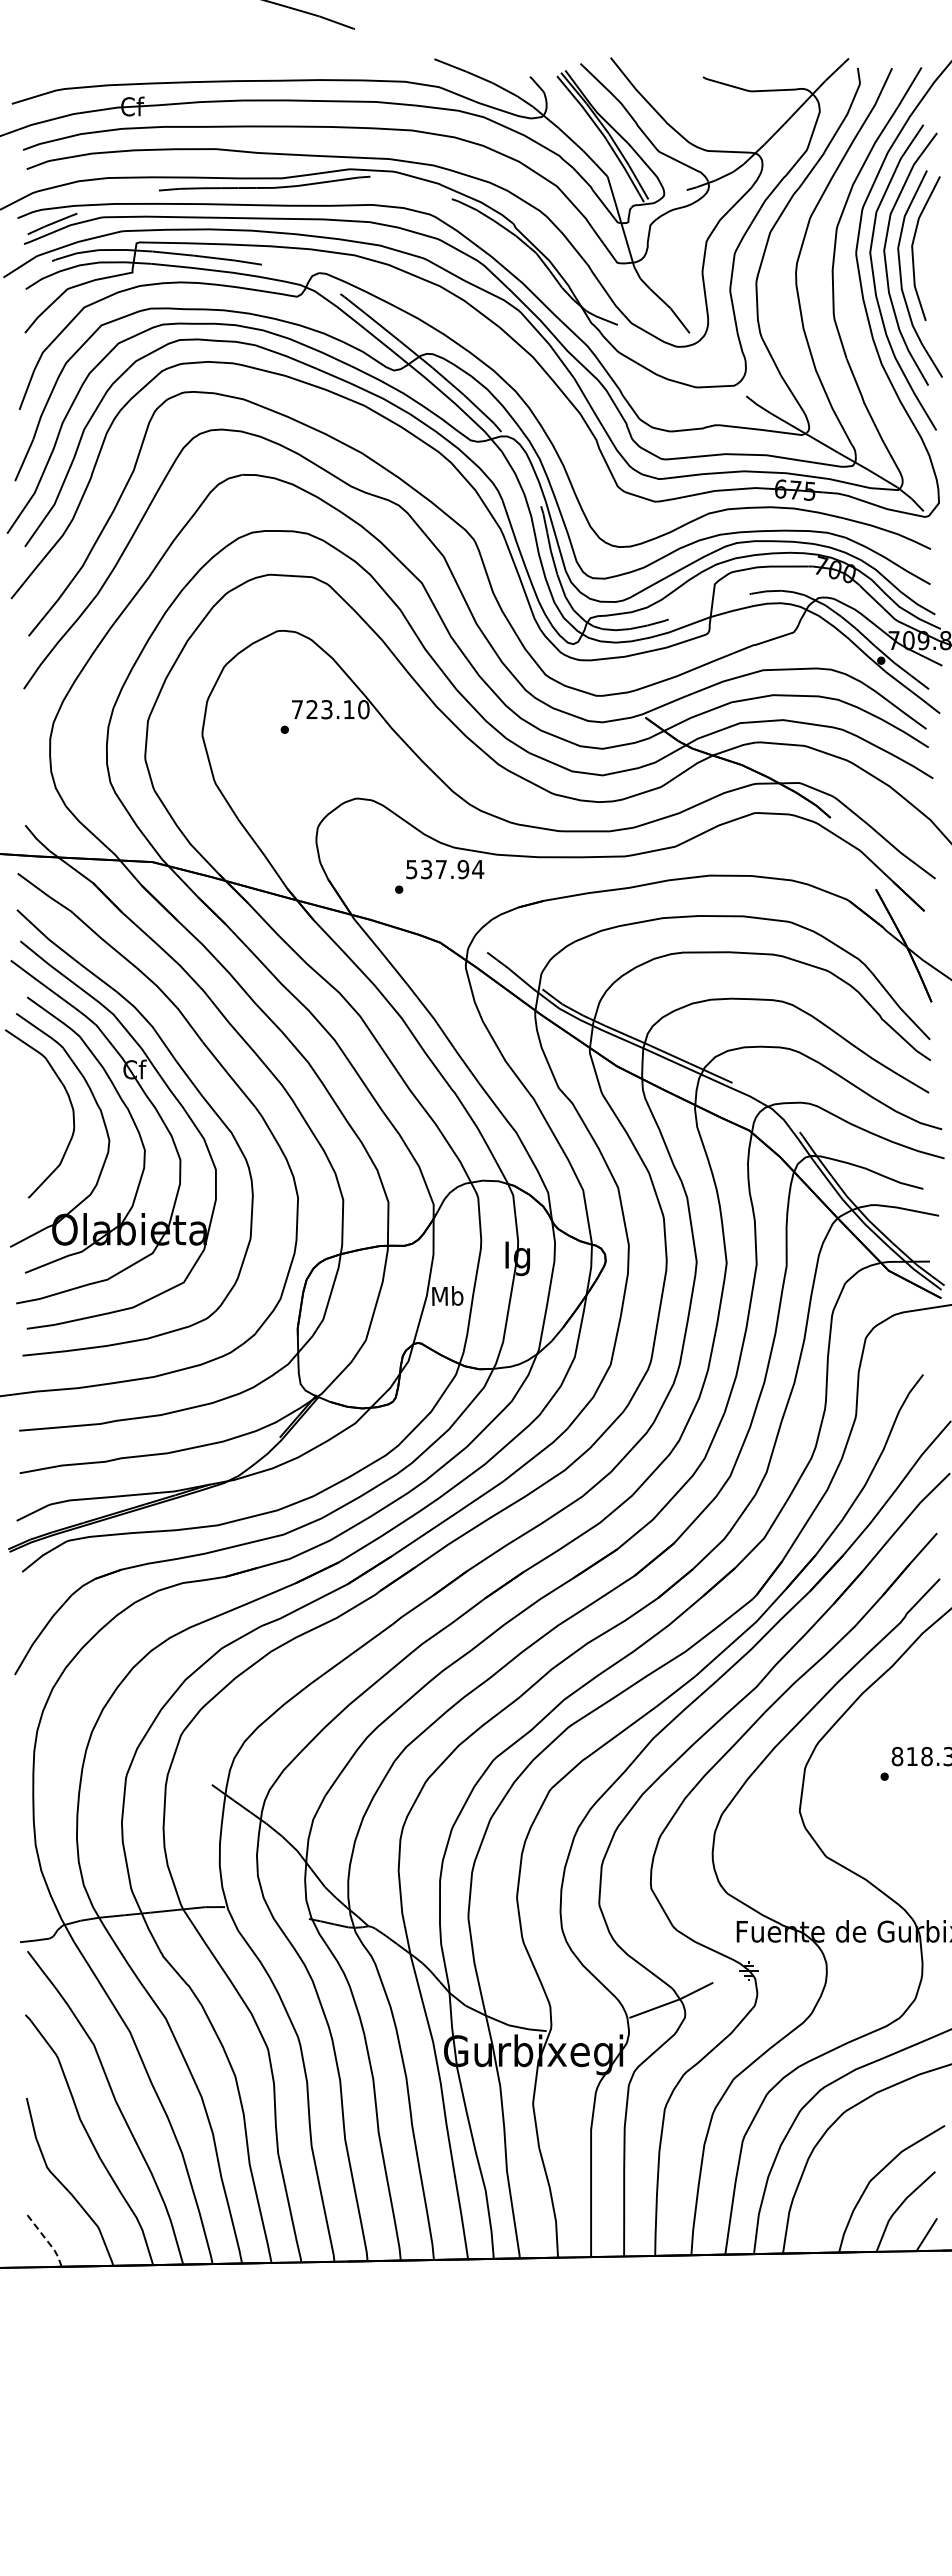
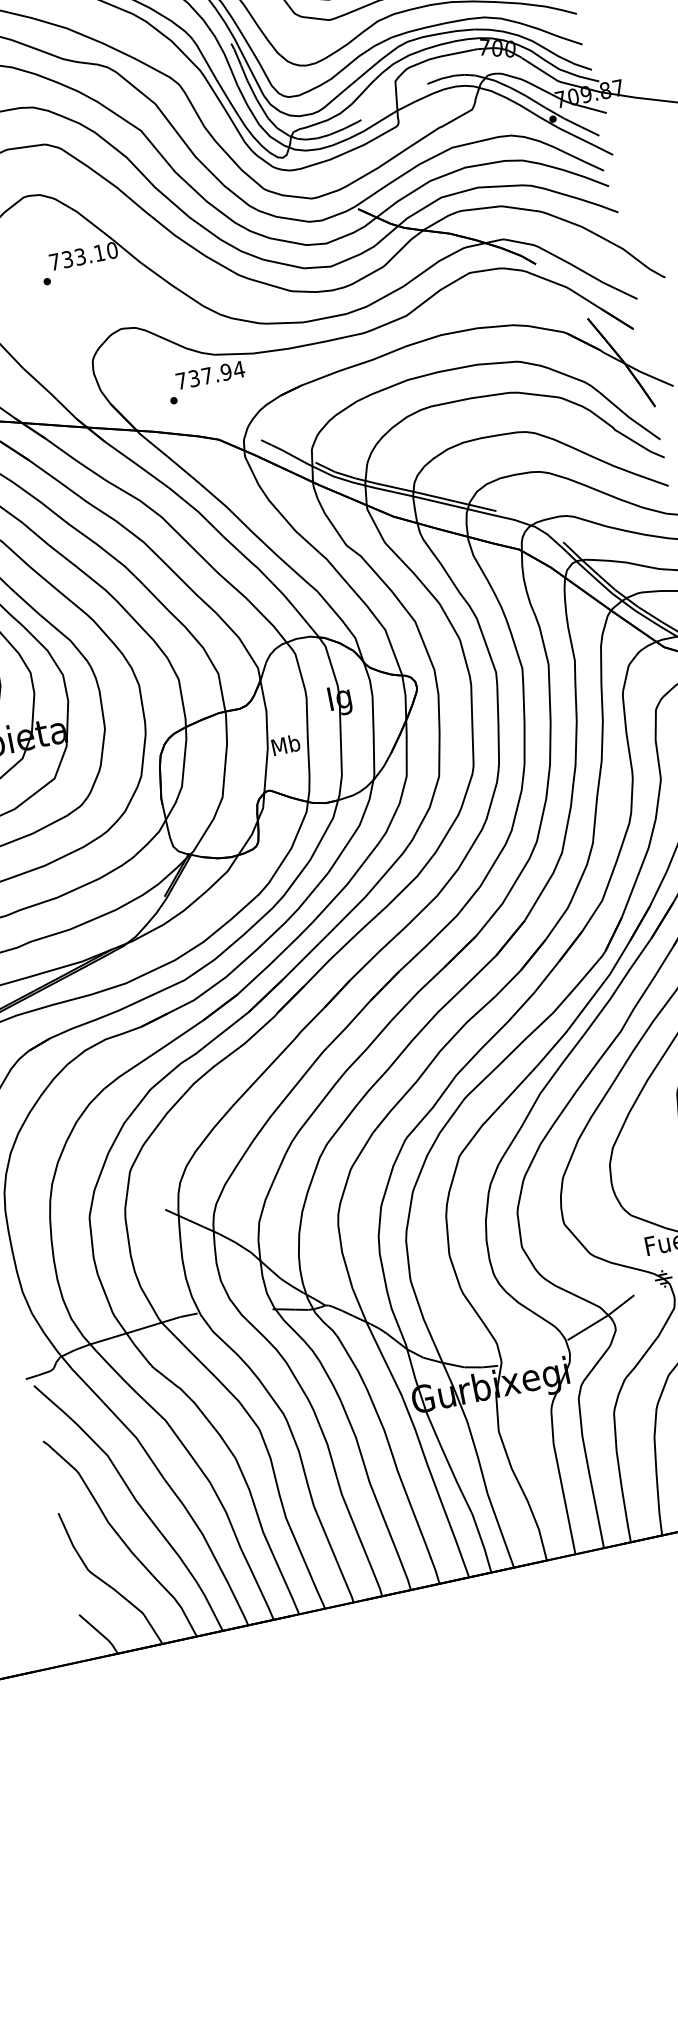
text: (311, 709) -> (66, 259), 723.10 -> 733.10
text: (411, 869) -> (181, 381), 537.94 -> 737.94
line: (47, 2241) -> (101, 1634), dashed -> solid

